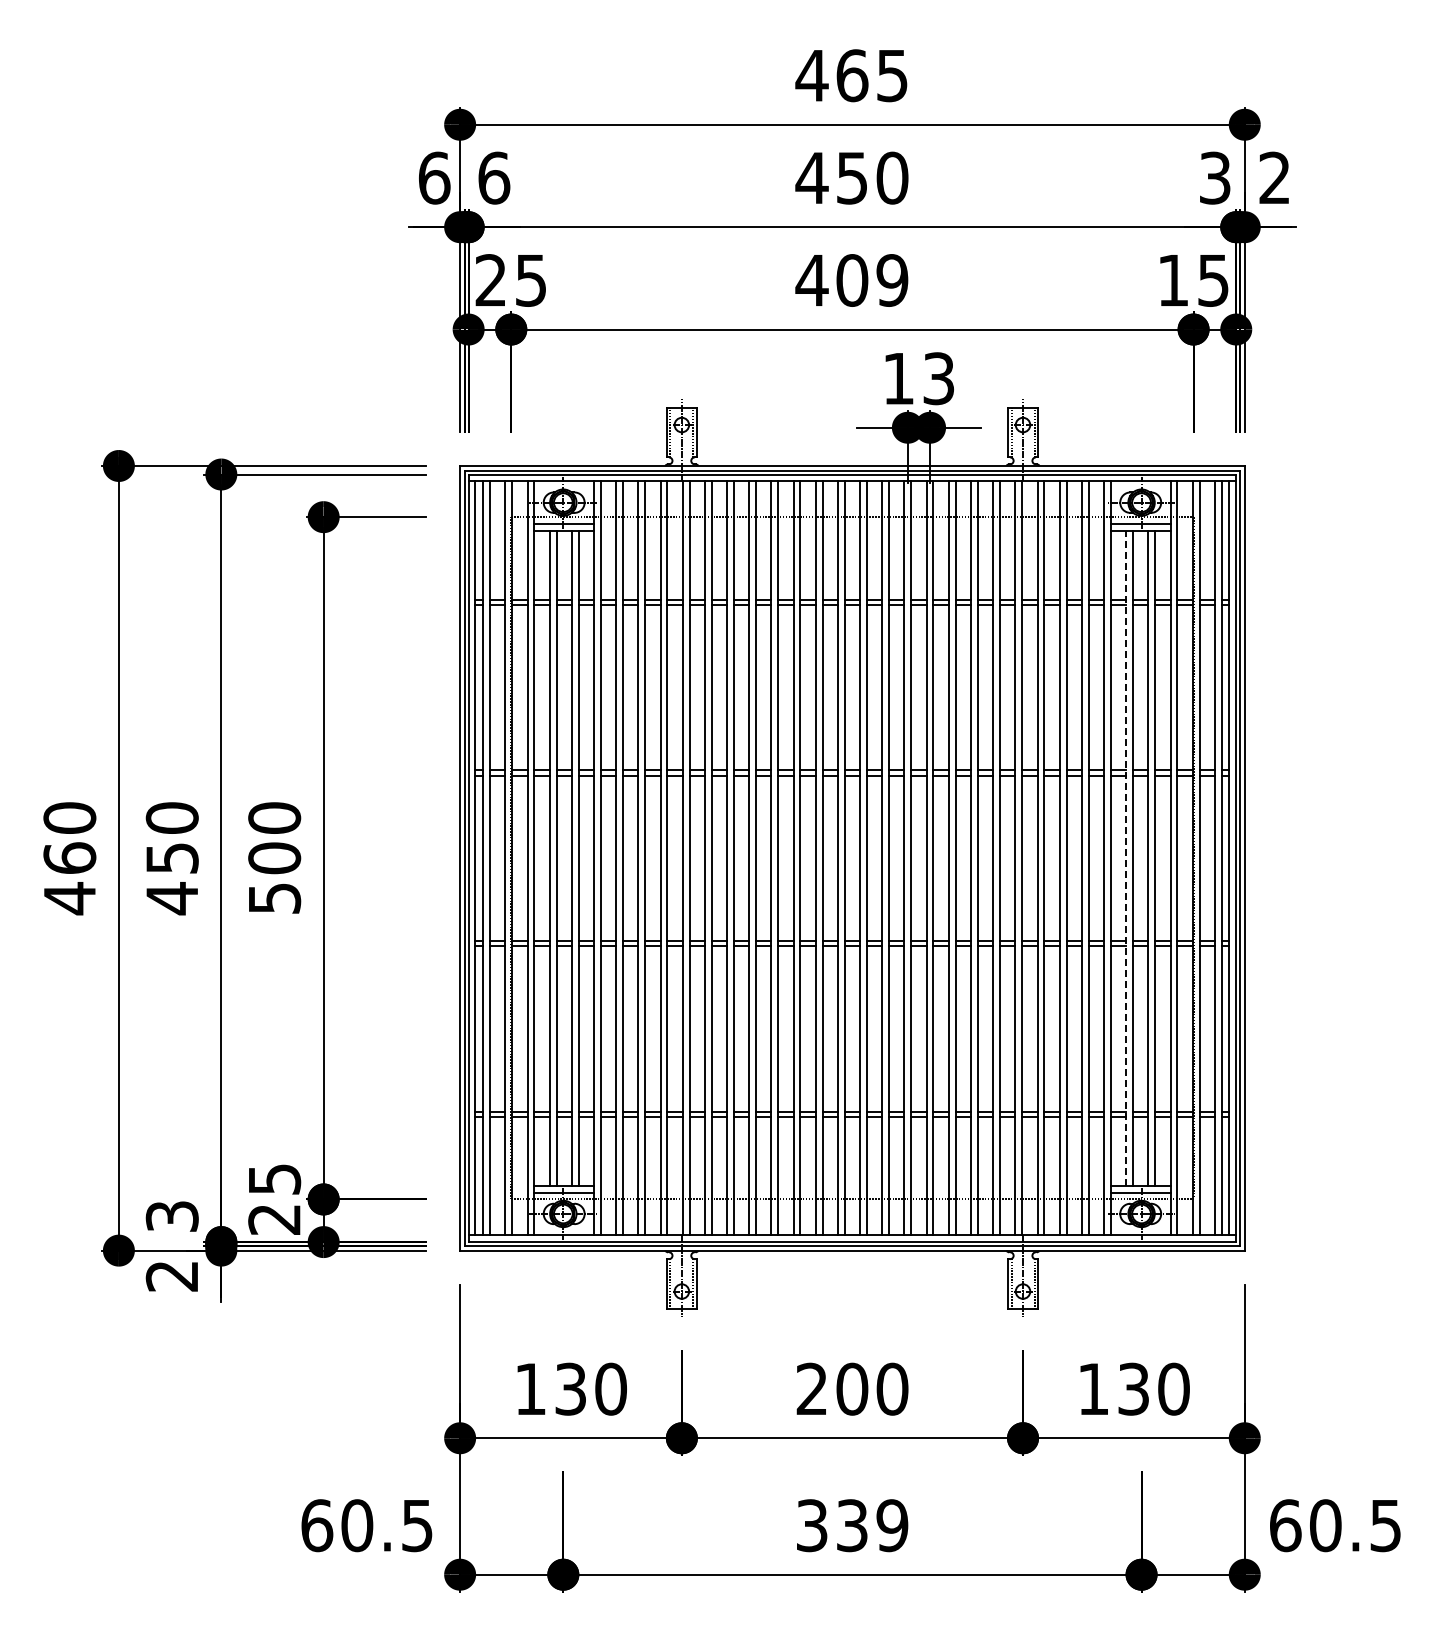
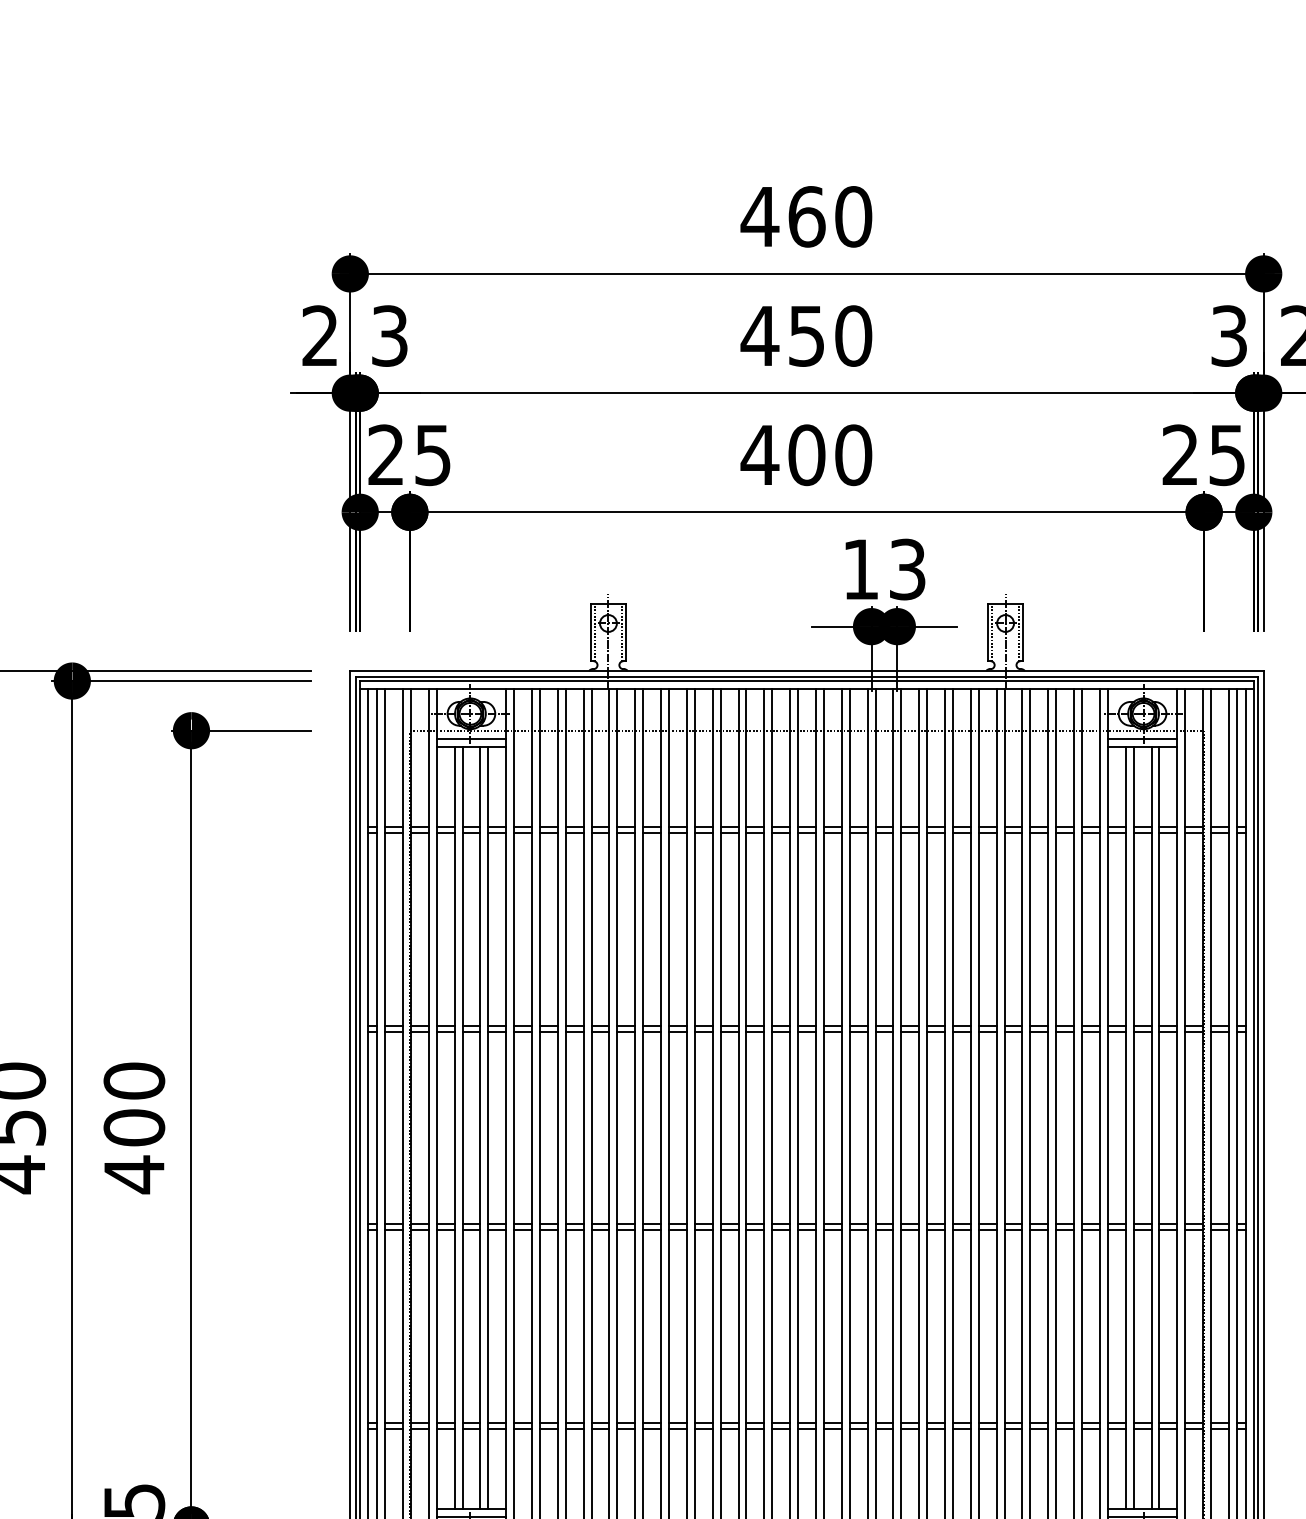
text: (892, 75) -> (853, 216), 465 -> 460
text: (434, 177) -> (320, 335), 6 -> 2
text: (494, 177) -> (390, 335), 6 -> 3
text: (1172, 279) -> (1179, 454), 15 -> 25
text: (892, 280) -> (853, 455), 409 -> 400
line: (1126, 857) -> (1126, 1126), dashed -> solid
text: (275, 898) -> (135, 1174), 500 -> 400

